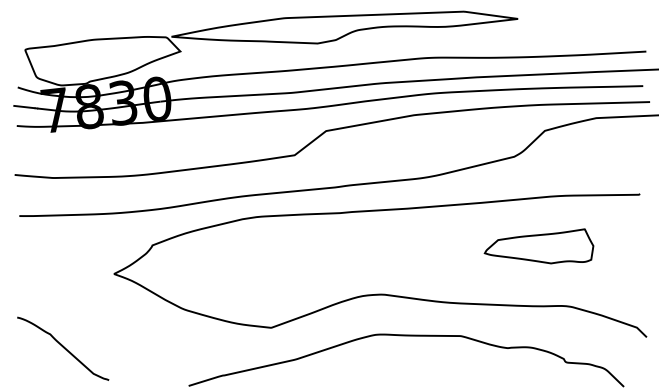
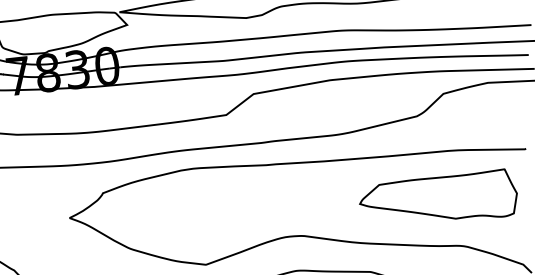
part: (538, 246) -> (437, 194), size x1.67

